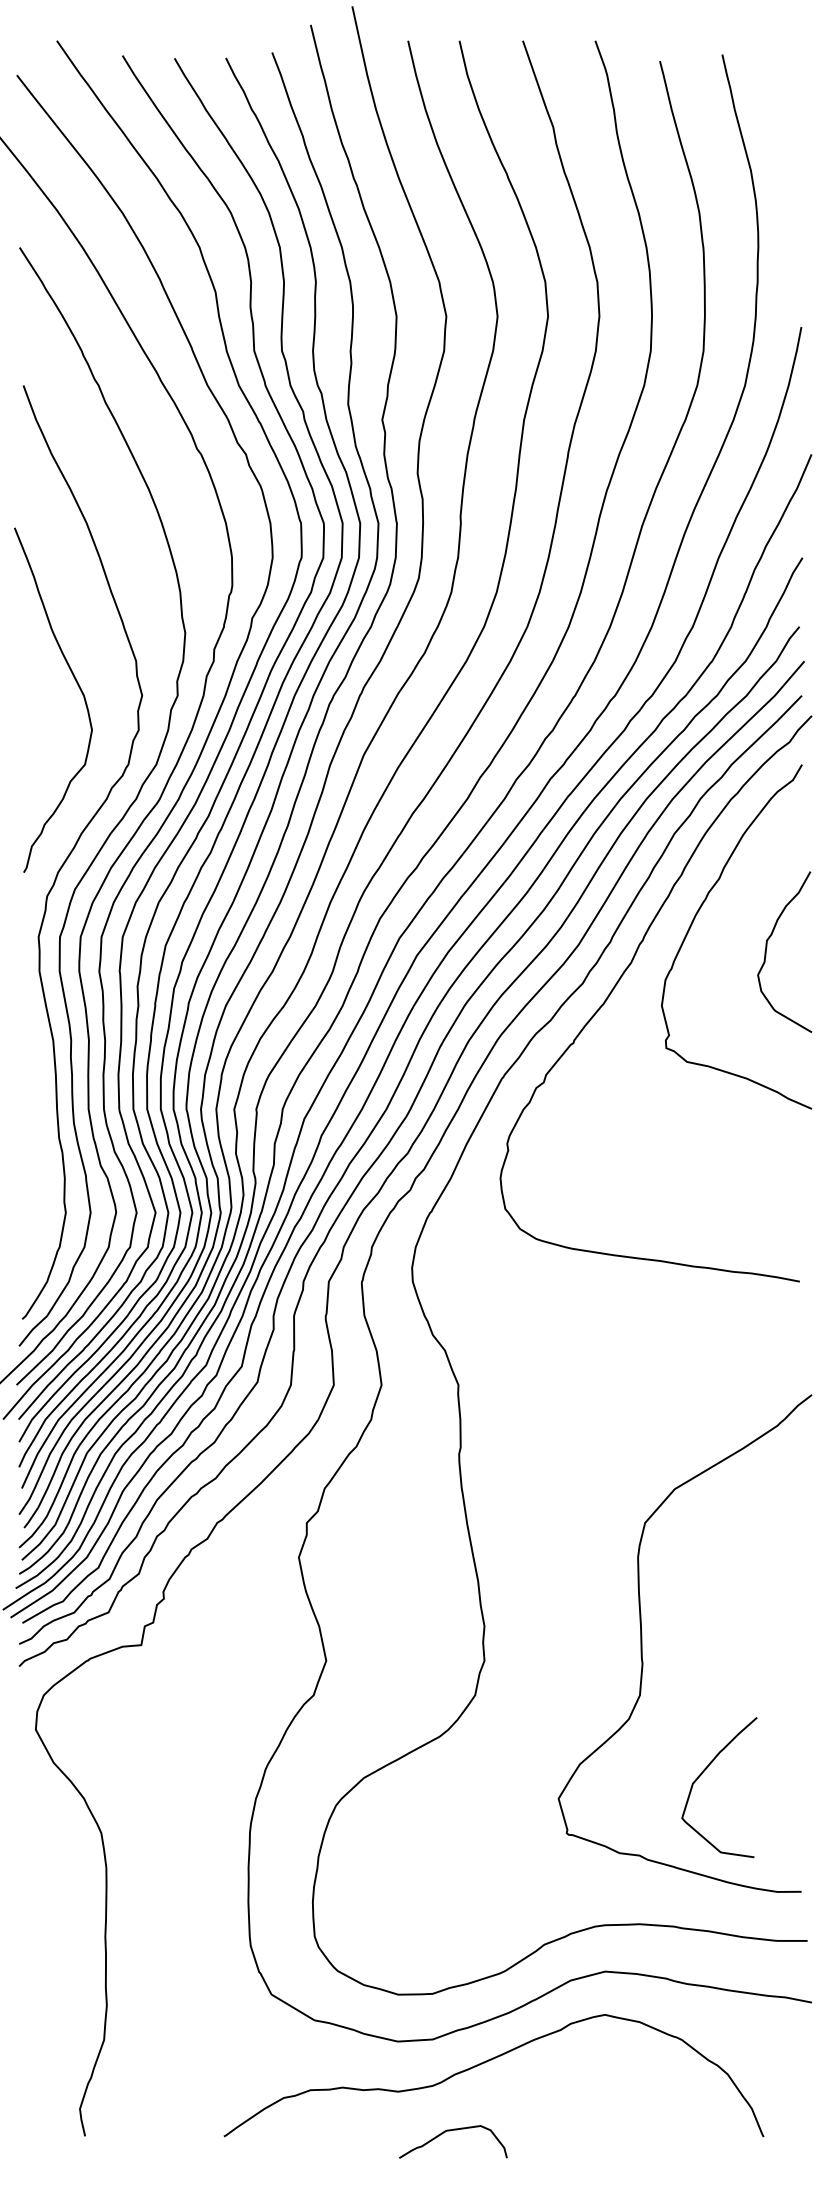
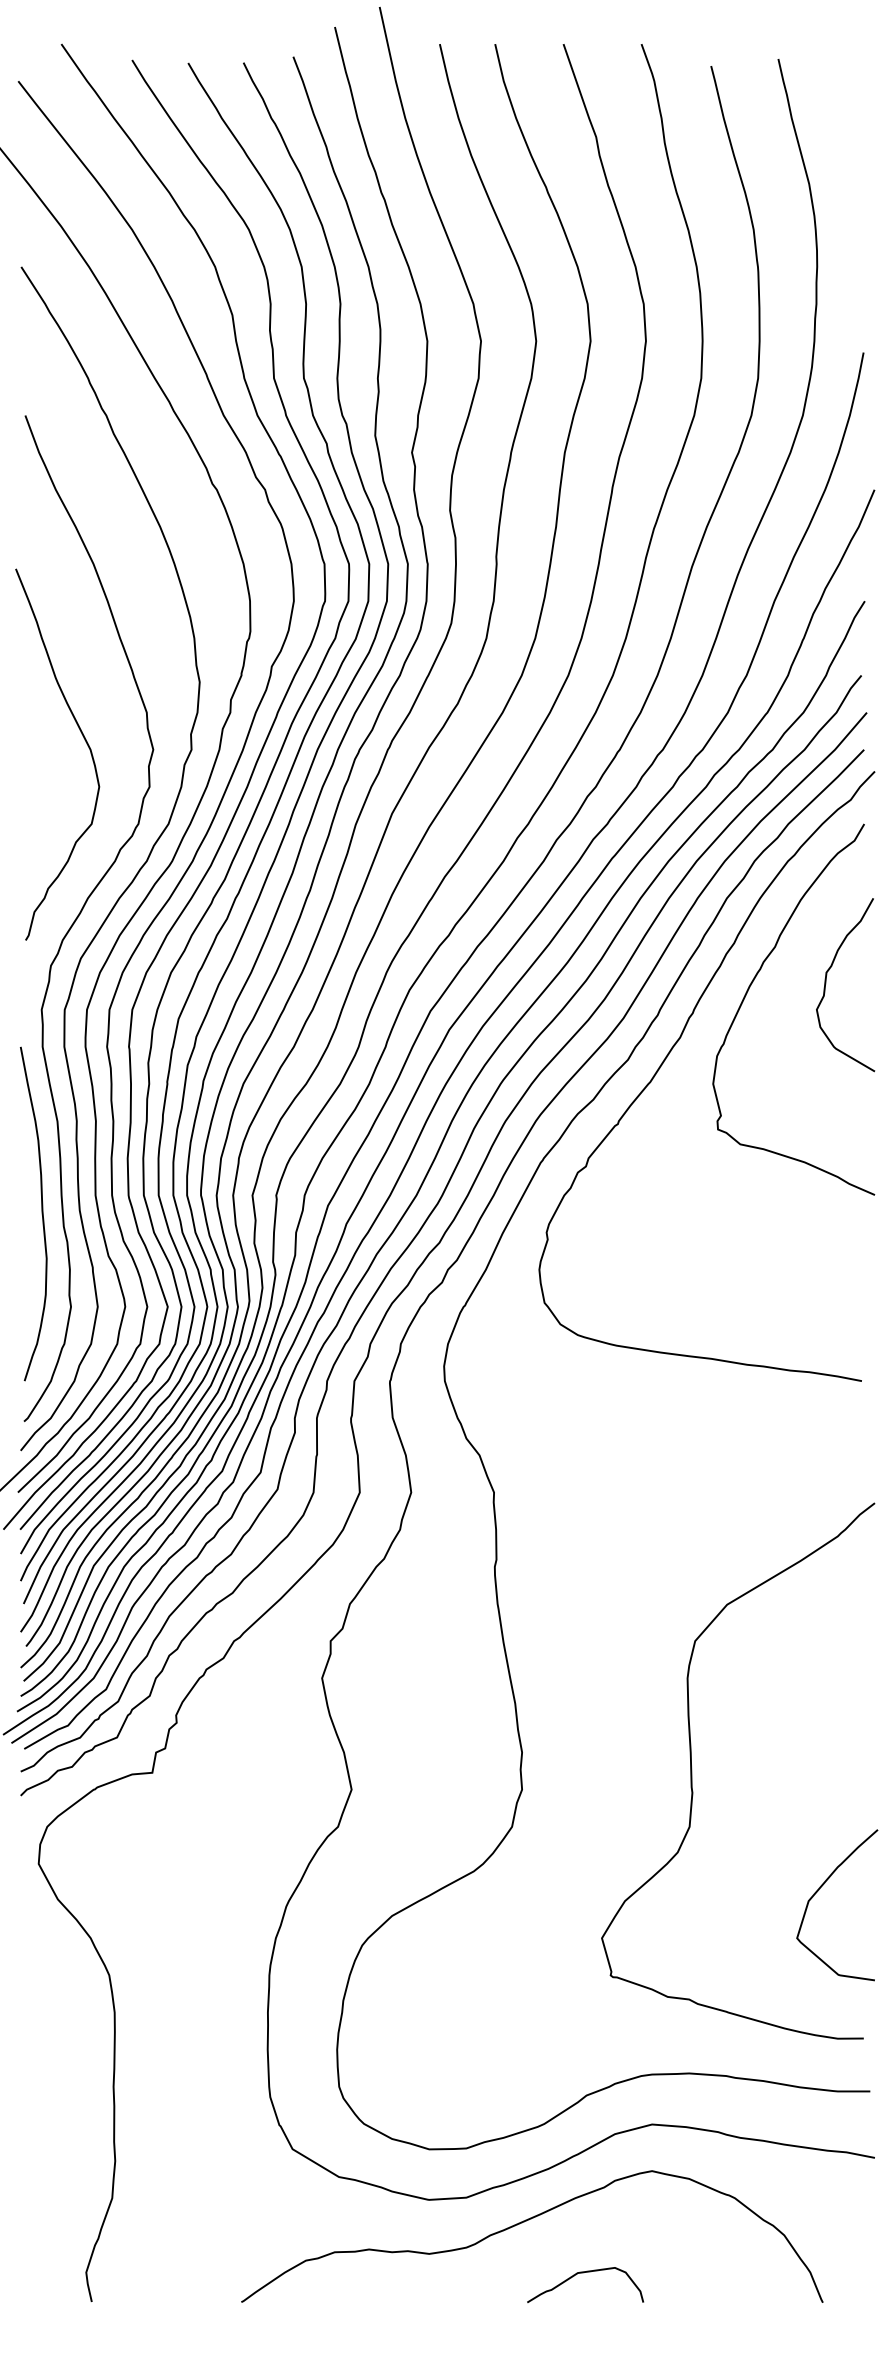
curve: (766, 951) -> (826, 984), moved
curve: (38, 1126) -> (41, 1213), added
curve: (702, 1773) -> (819, 1890), moved
curve: (451, 2131) -> (583, 2273), moved

